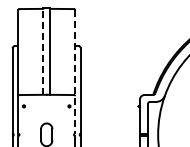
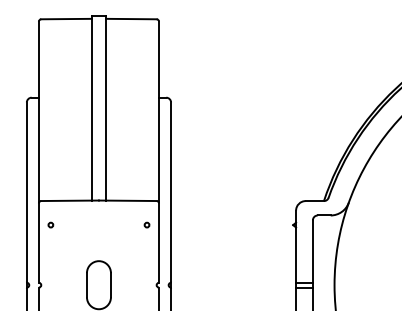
line: (43, 51) -> (92, 108), dashed -> solid
line: (75, 71) -> (159, 151), dashed -> solid

